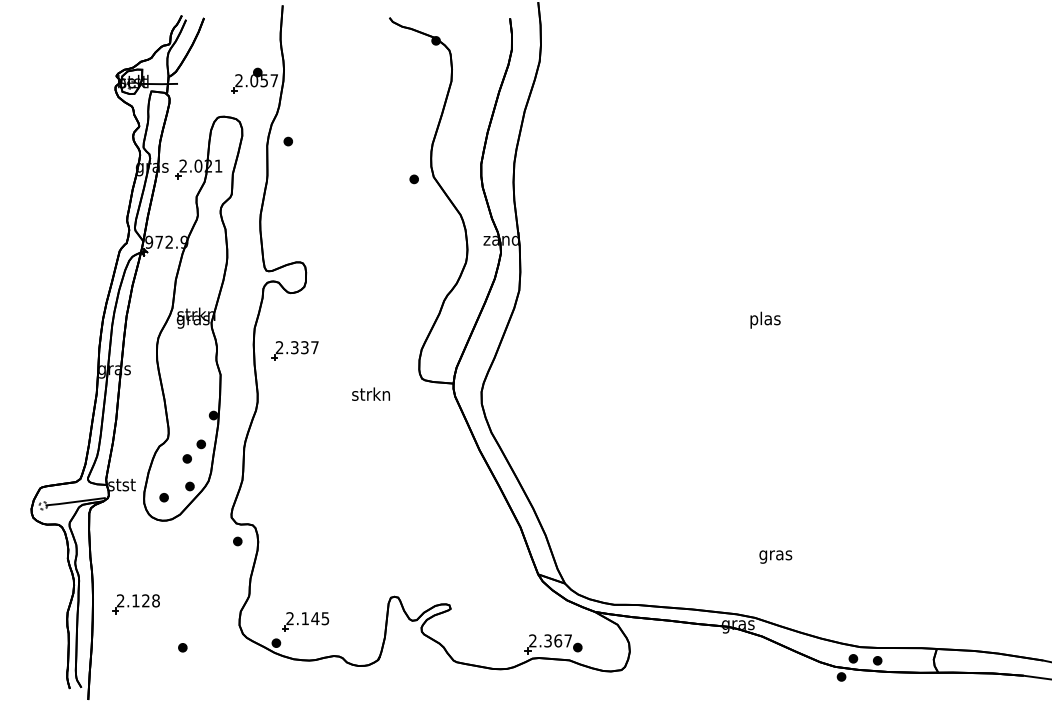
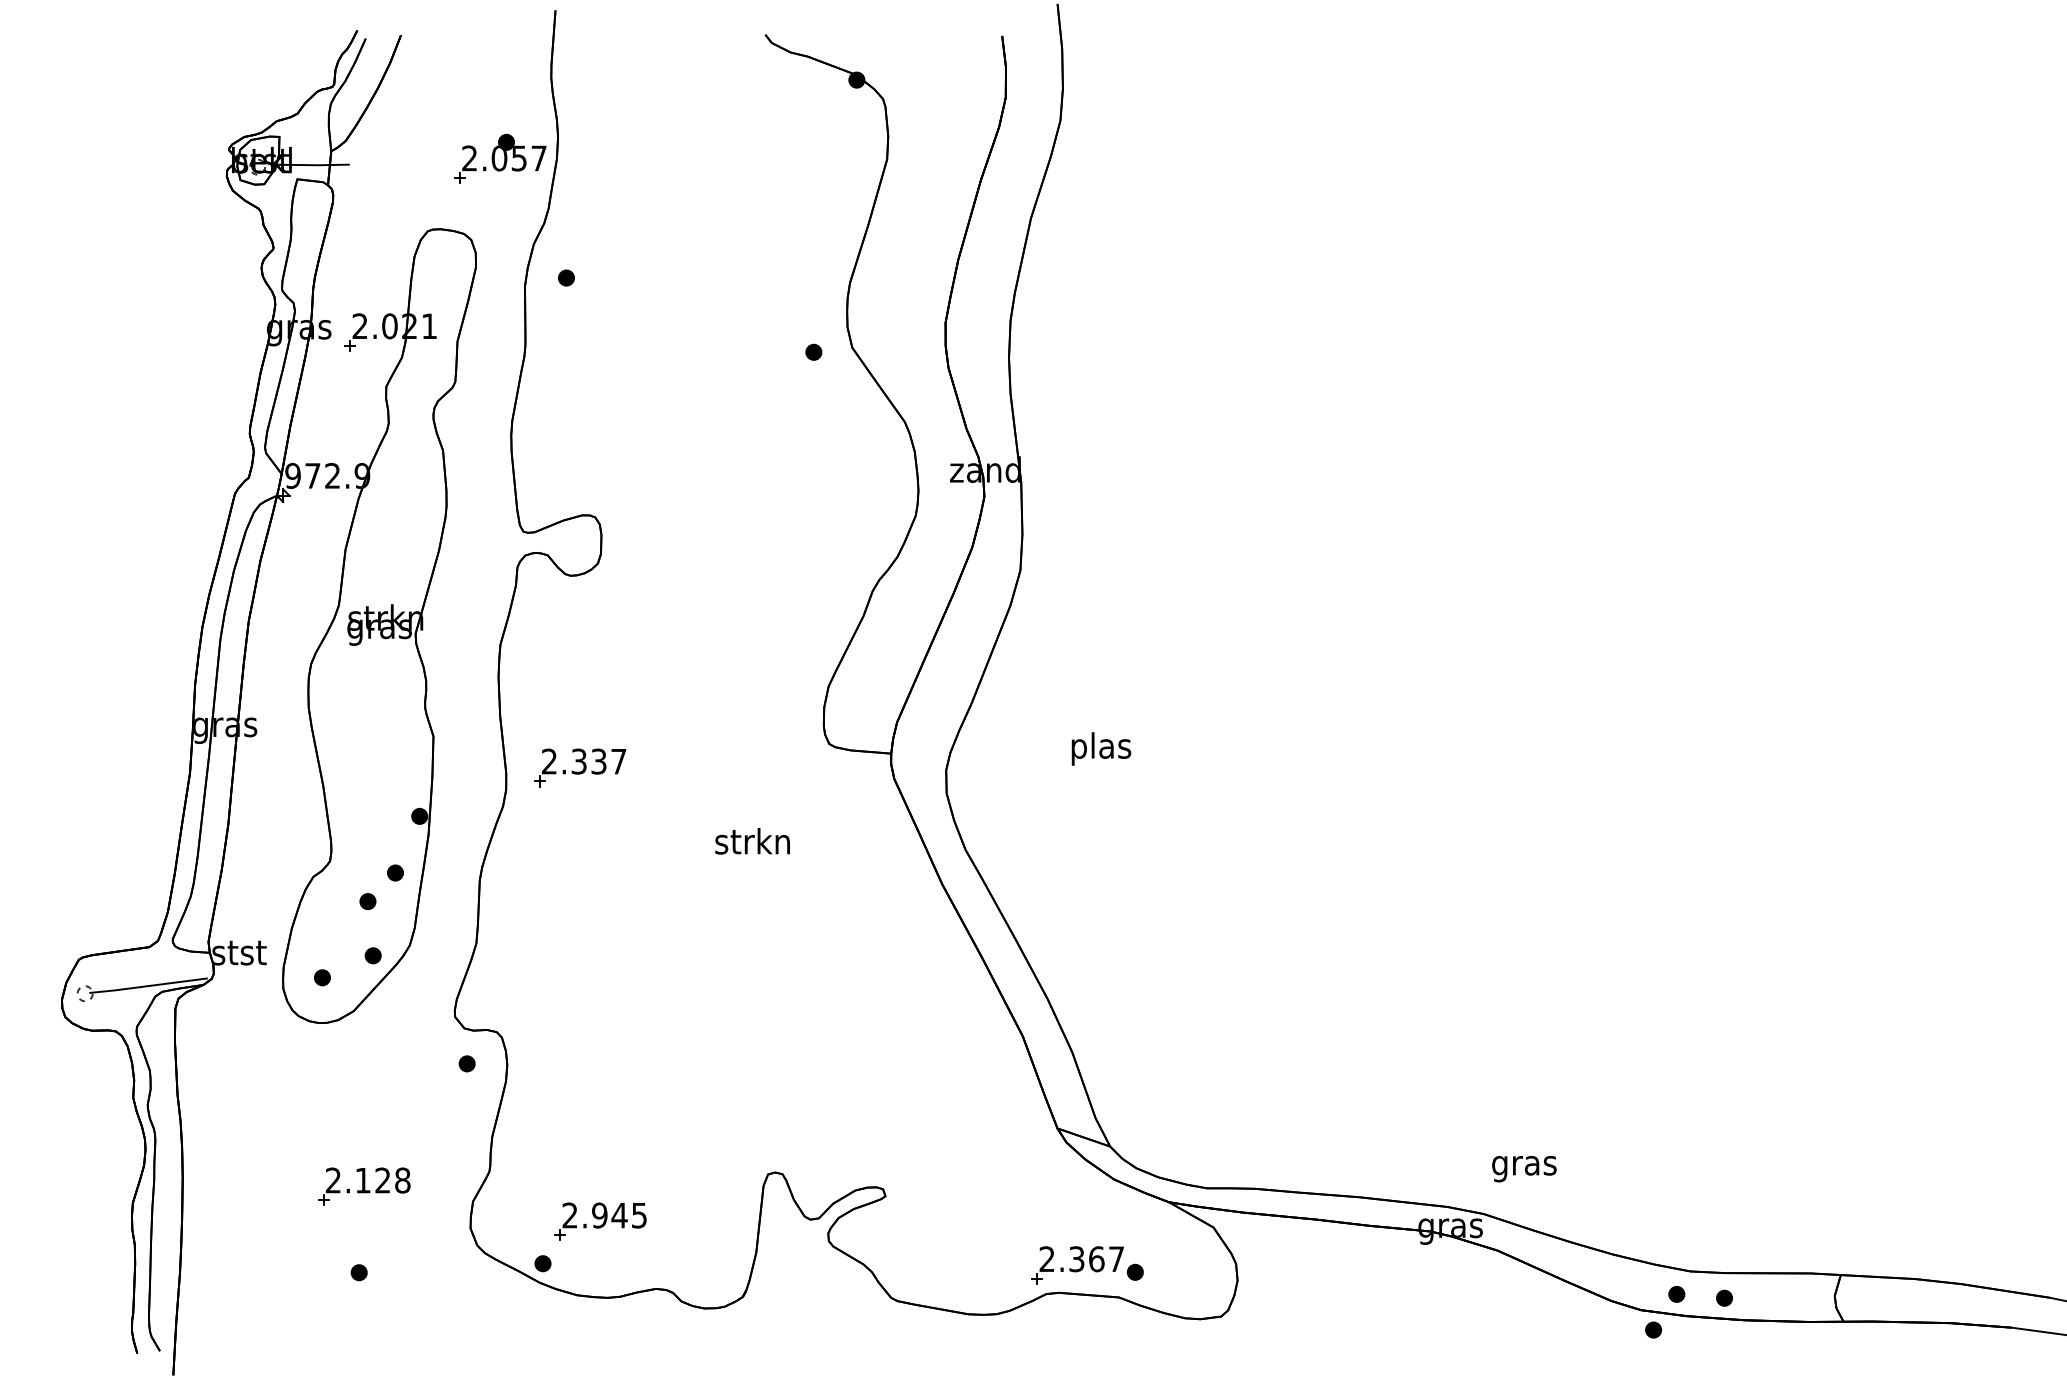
text: (765, 319) -> (1101, 747), moved
part: (294, 350) -> (578, 767), moved
text: (370, 393) -> (751, 839), moved
text: (775, 556) -> (1523, 1168), moved
part: (135, 604) -> (362, 1187), moved
text: (305, 618) -> (600, 1215), 2.145 -> 2.945

